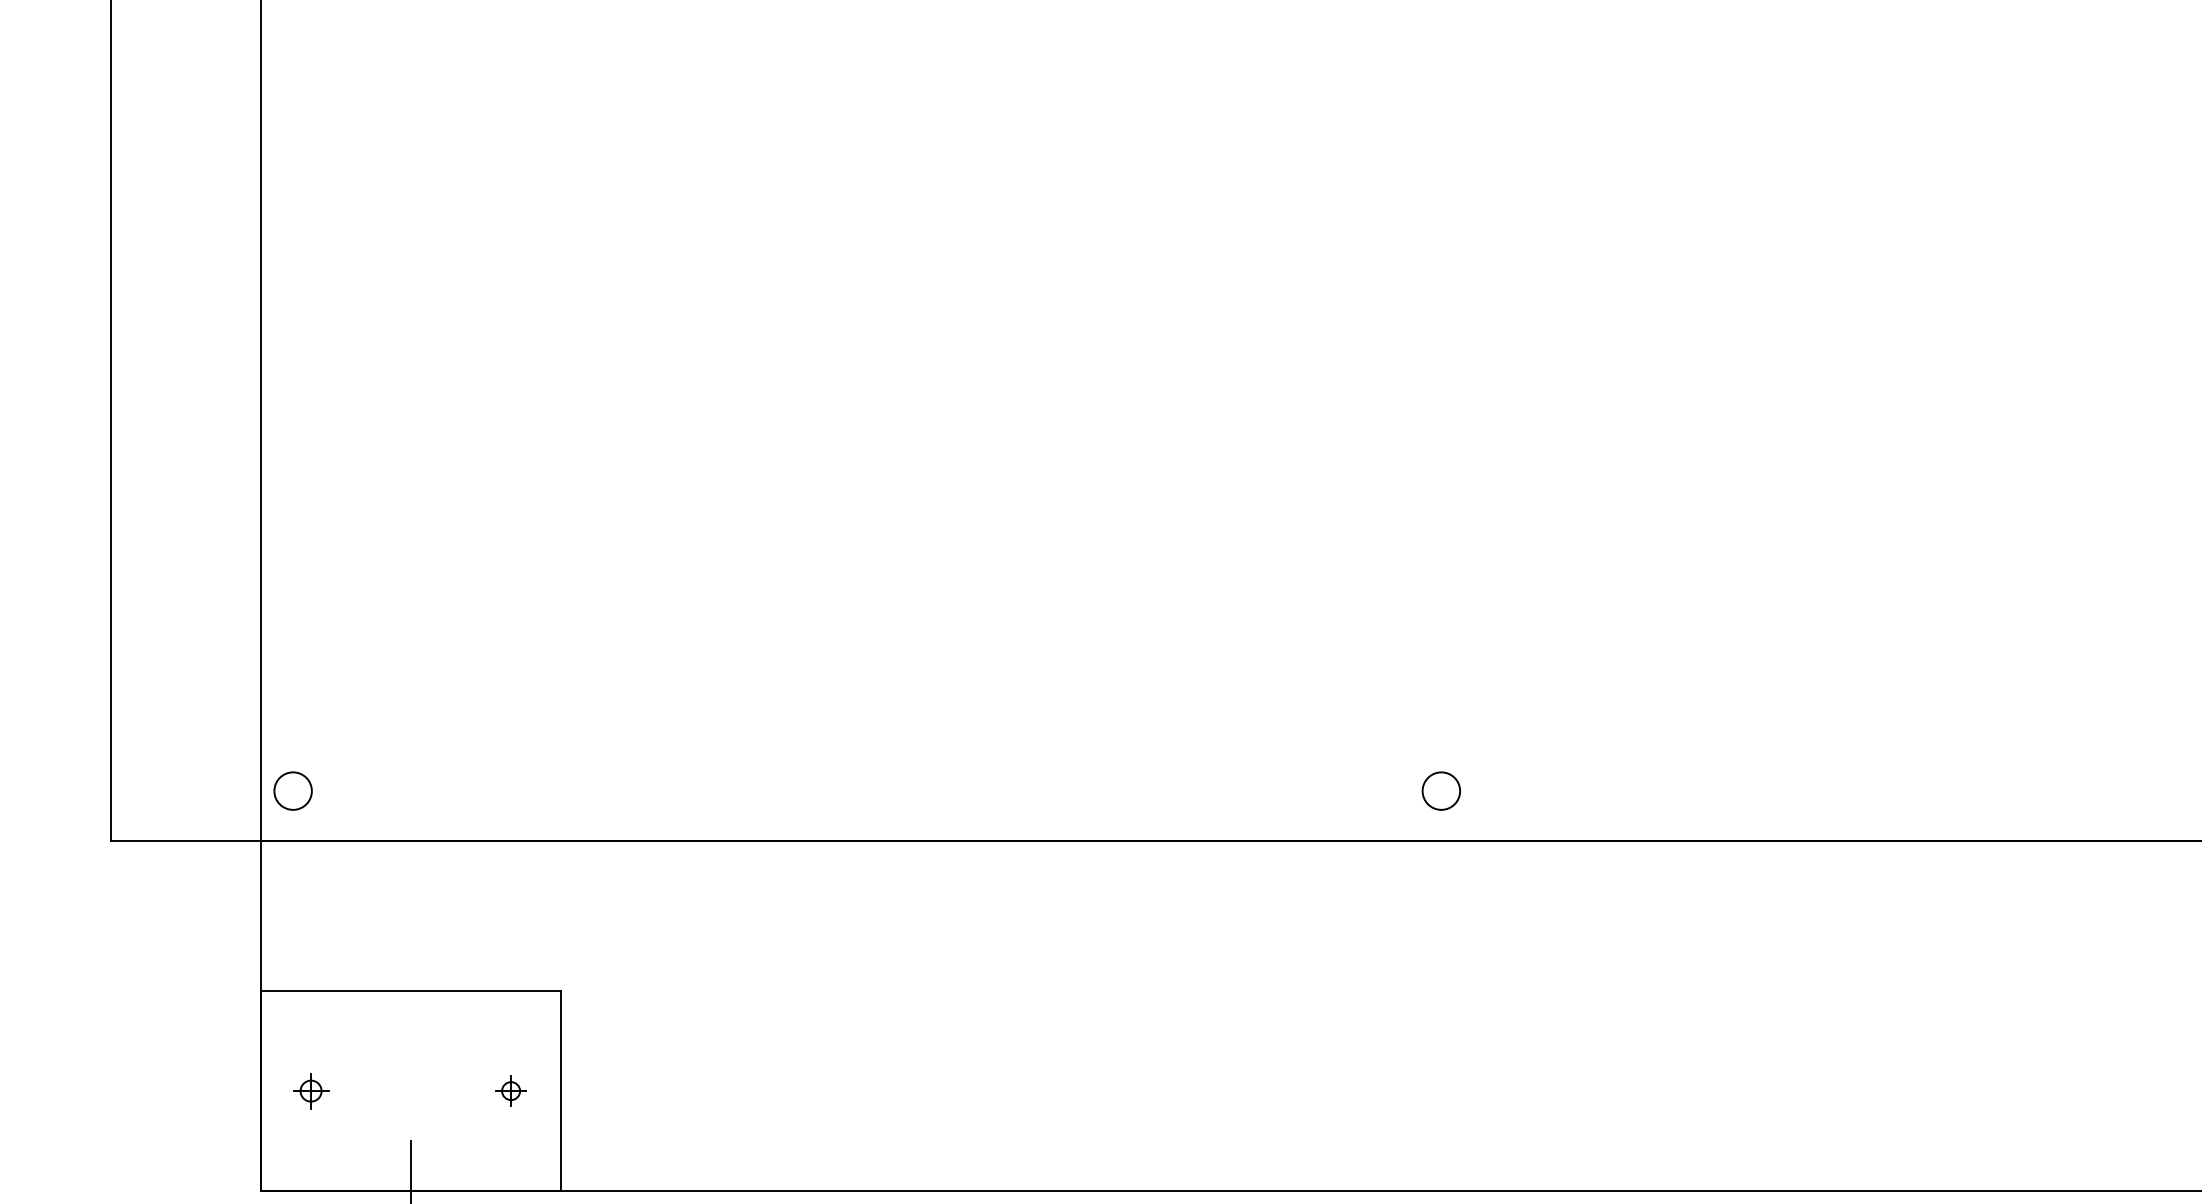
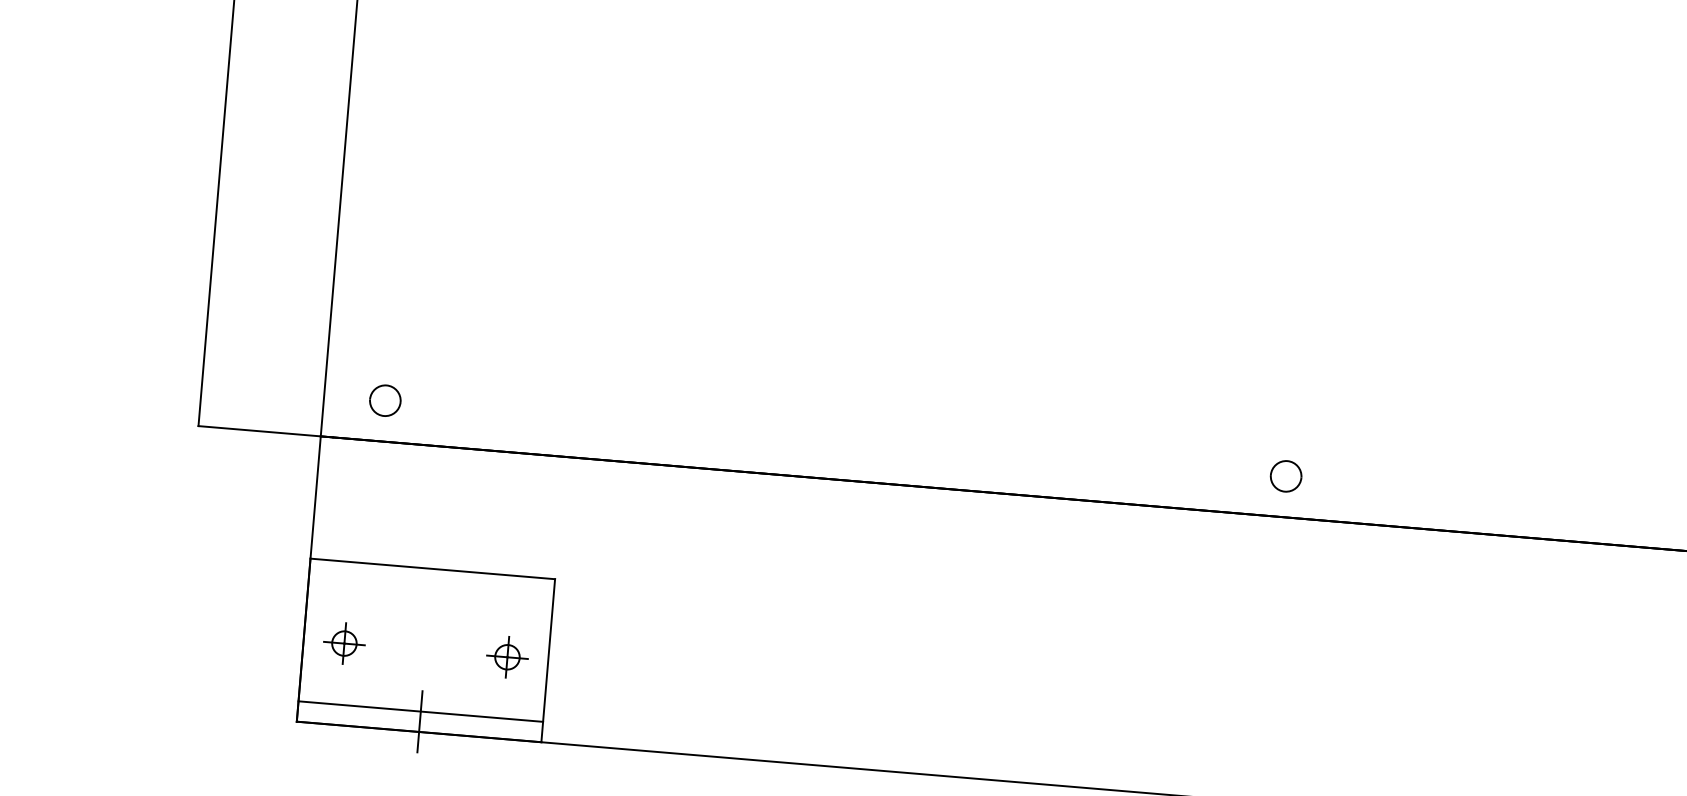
part: (292, 790) -> (384, 400), moved
part: (310, 1090) -> (343, 642), size x1.43
part: (510, 1090) -> (506, 656), size x1.67
line: (411, 1166) -> (421, 711), added

